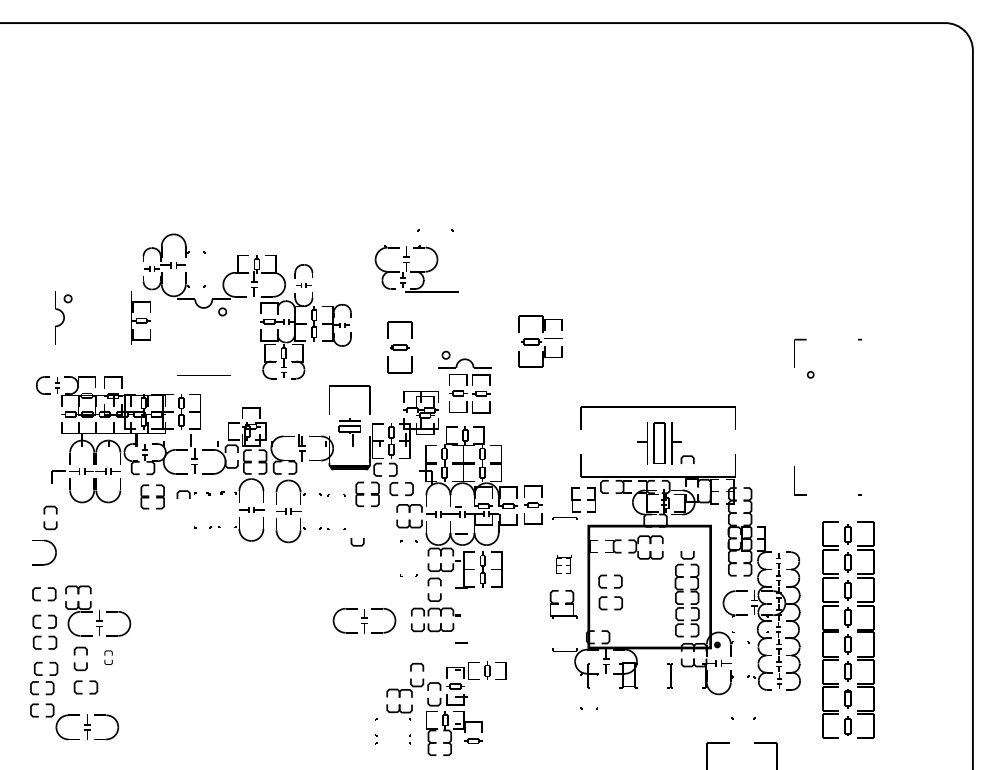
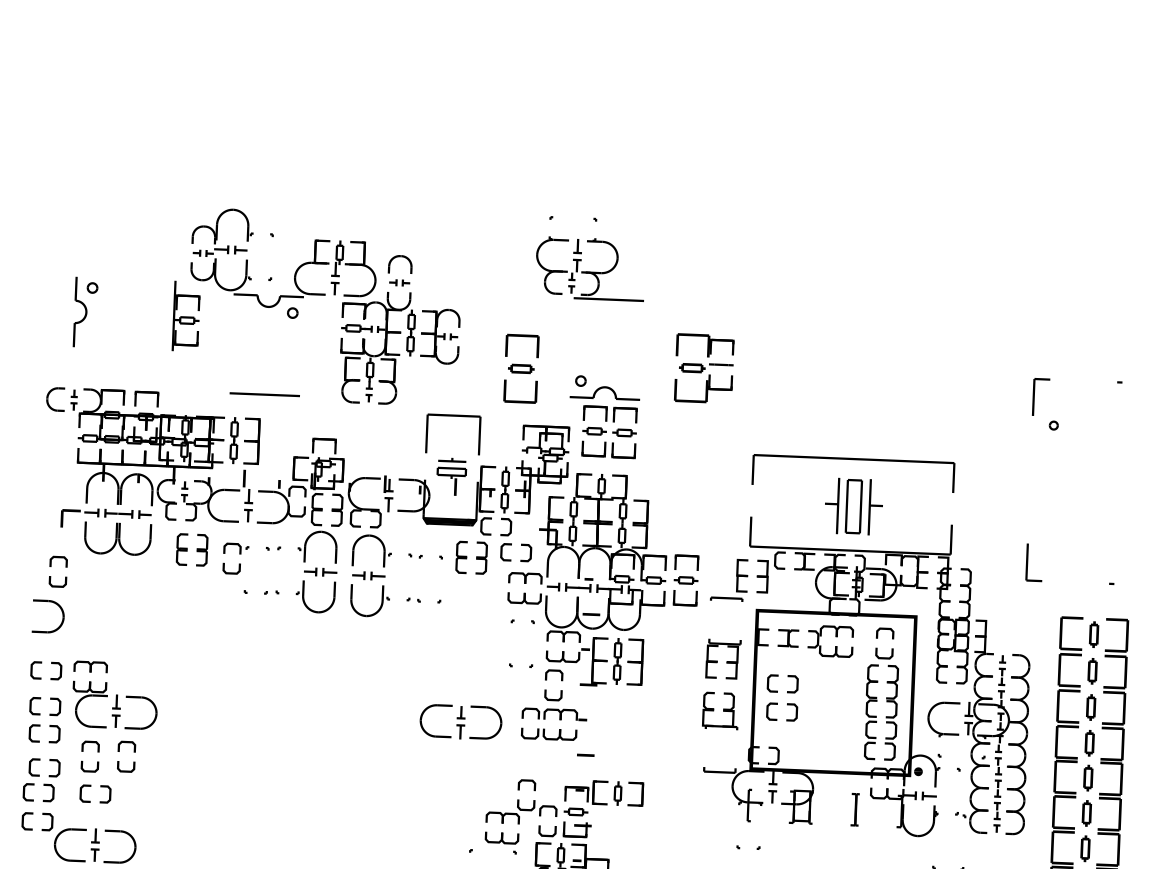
part: (416, 268) -> (589, 268), moved
curve: (687, 456) -> (885, 629), moved
part: (214, 493) -> (272, 548), size x0.62
curve: (357, 545) -> (231, 573), moved
part: (564, 564) -> (723, 659), size x1.67
part: (108, 657) -> (126, 756), size x1.67

